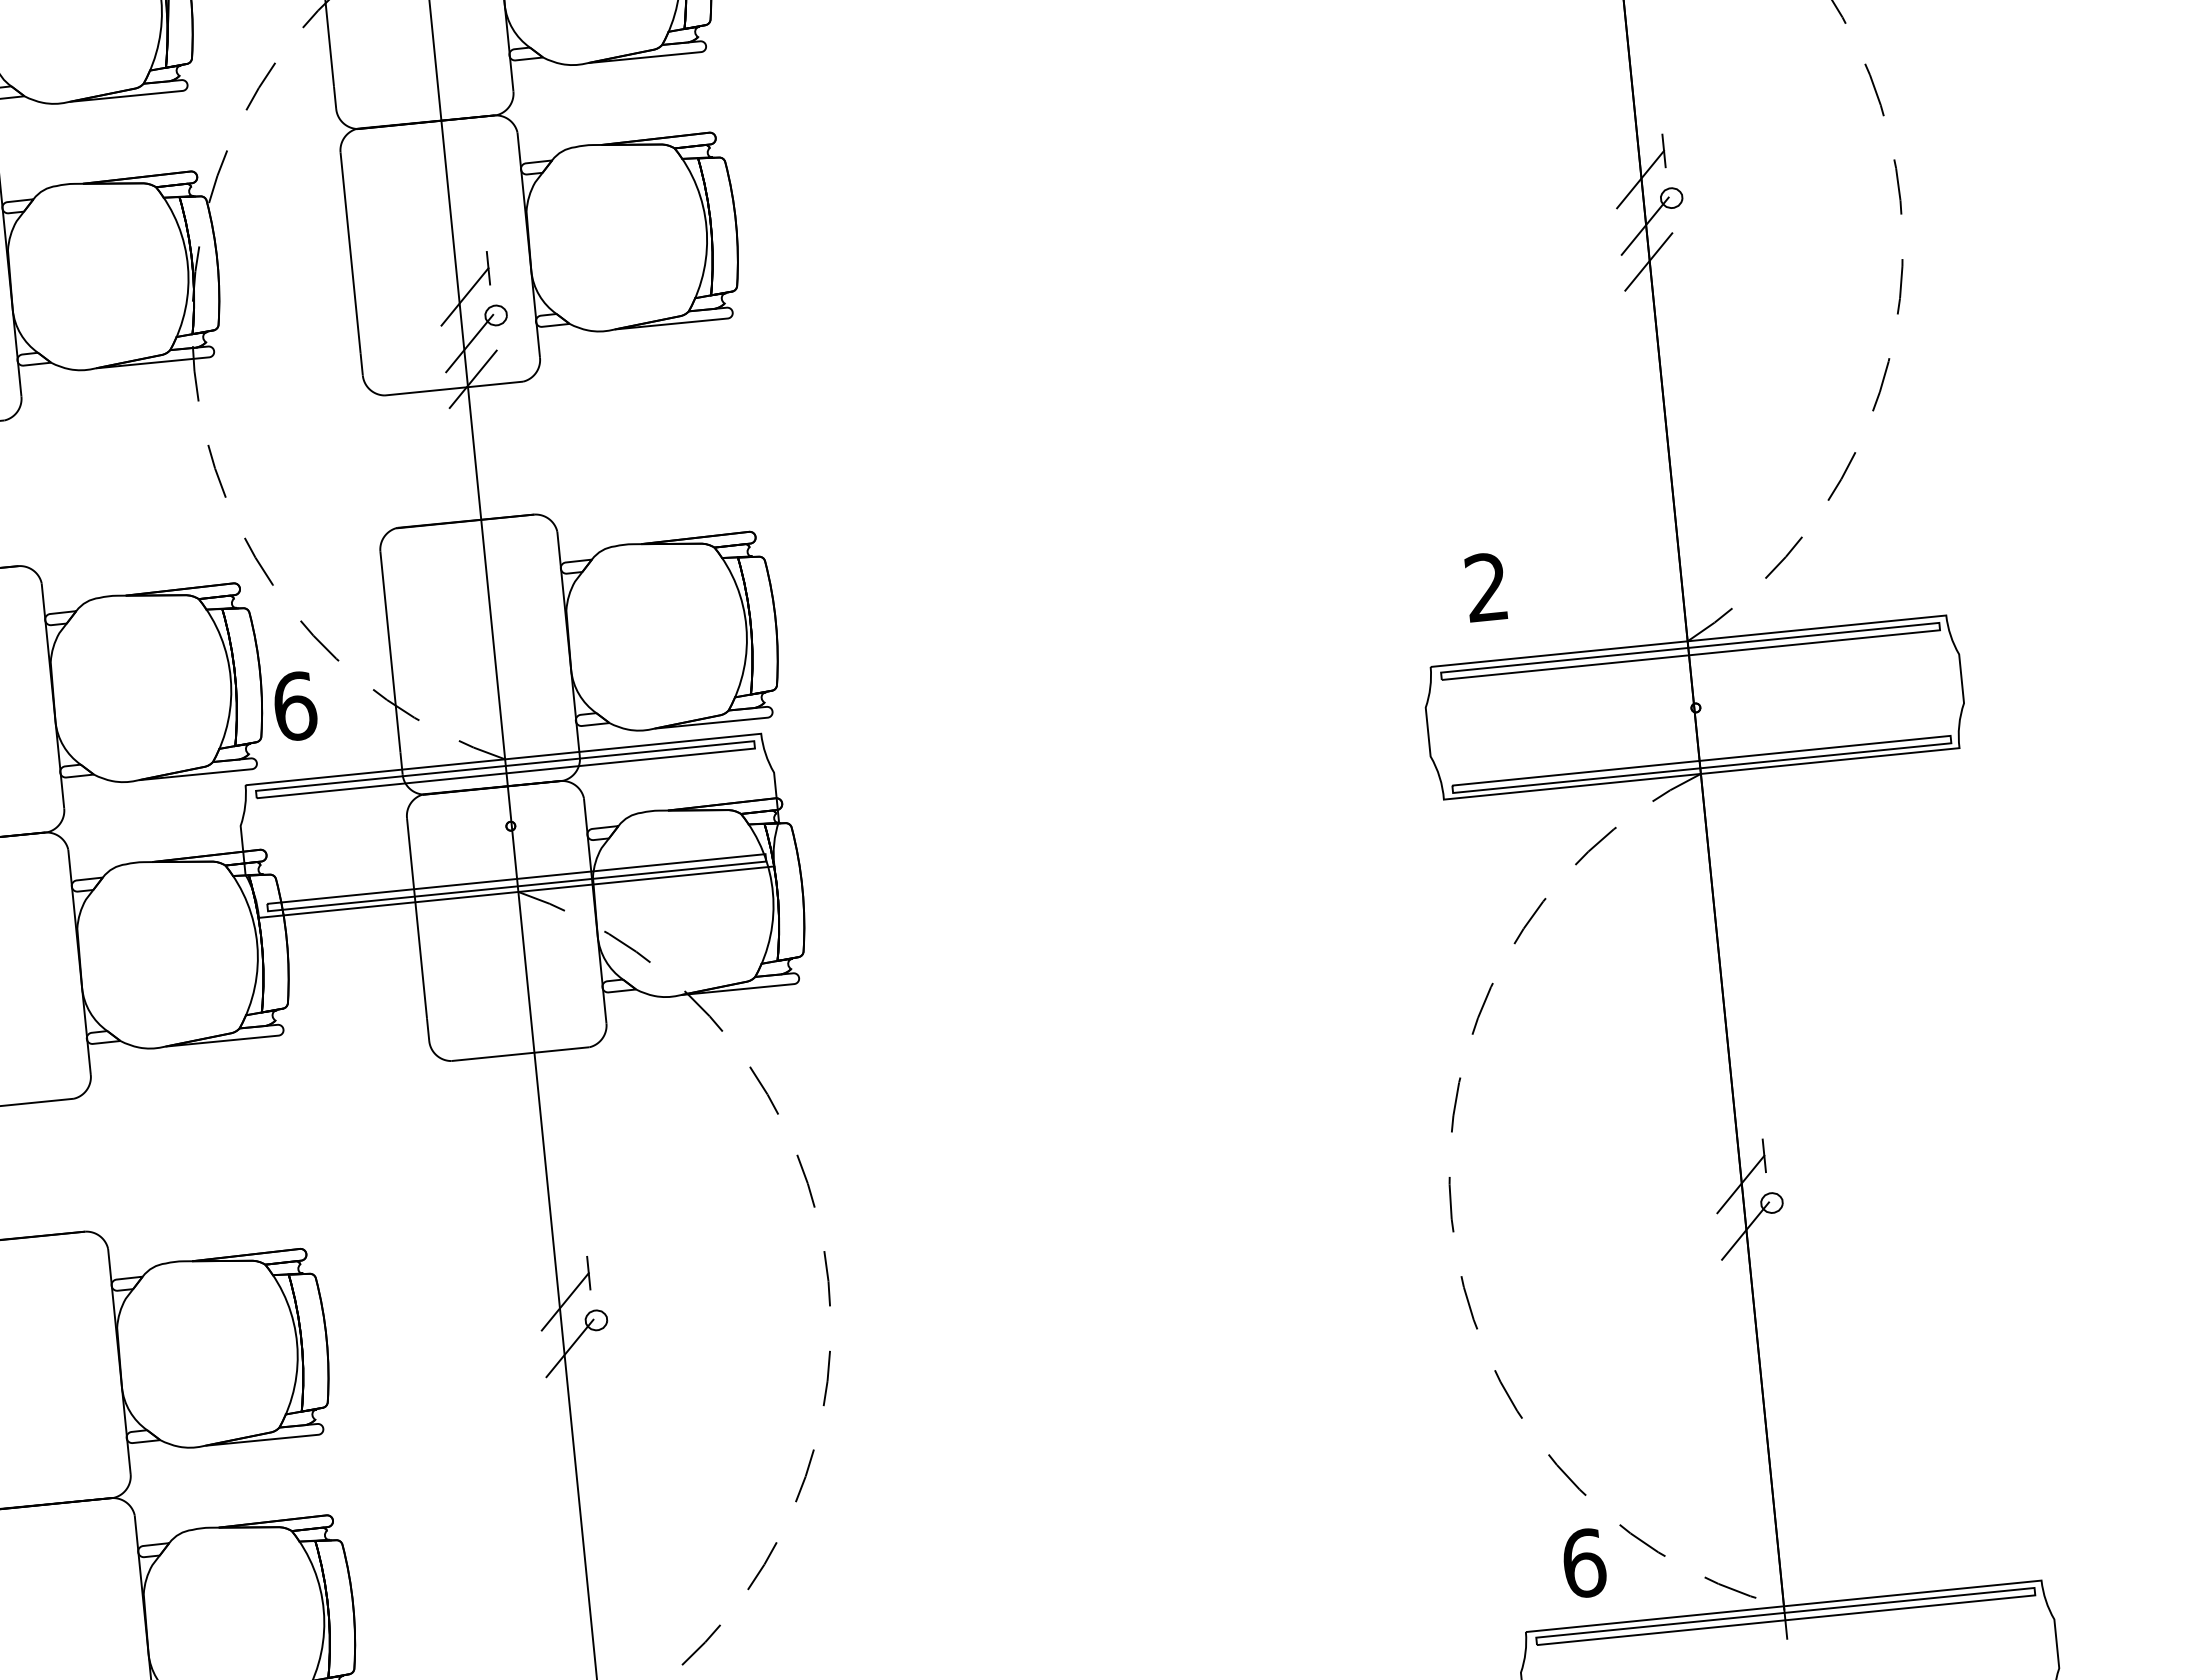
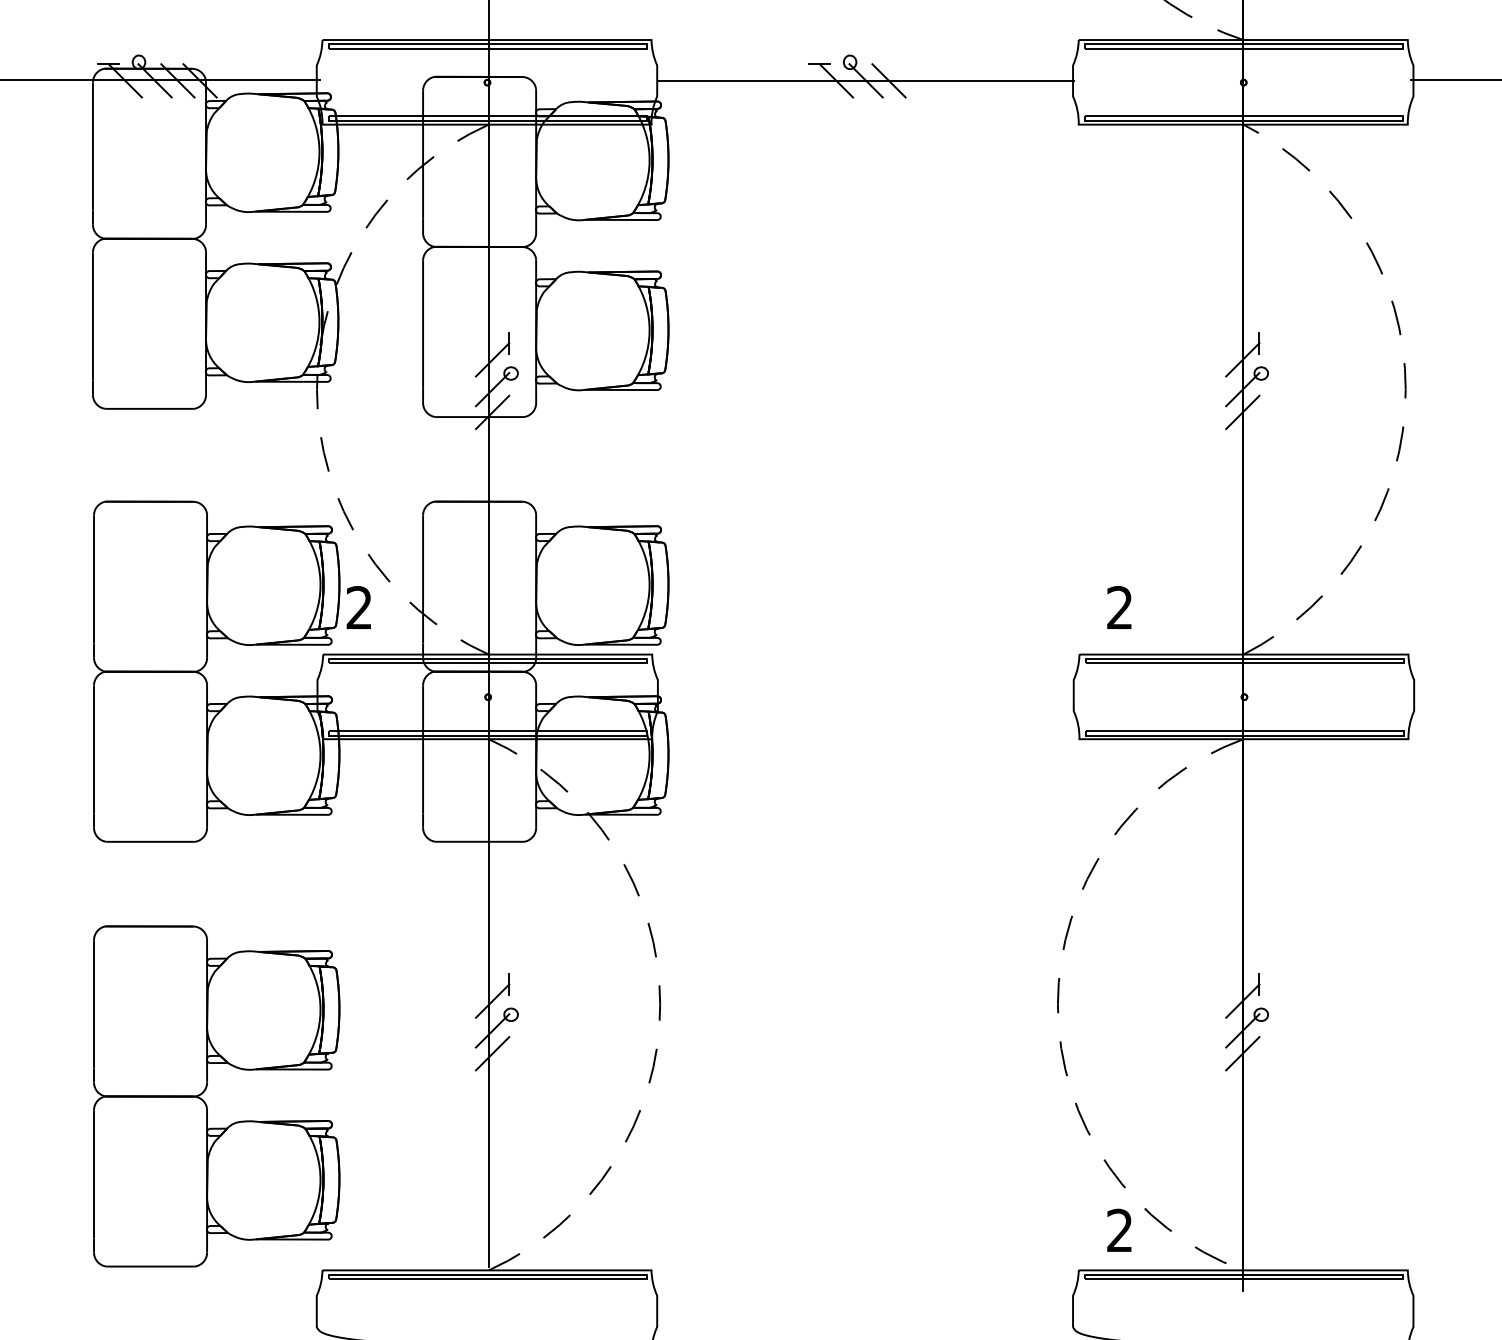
text: (295, 705) -> (359, 607), 6 -> 2
line: (1748, 1266) -> (1242, 1053), added
line: (573, 1383) -> (492, 1053), added
text: (1585, 1563) -> (1120, 1230), 6 -> 2

